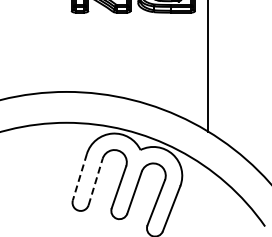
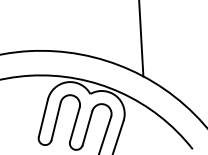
line: (79, 177) -> (43, 118), dashed -> solid
line: (95, 181) -> (55, 121), dashed -> solid

